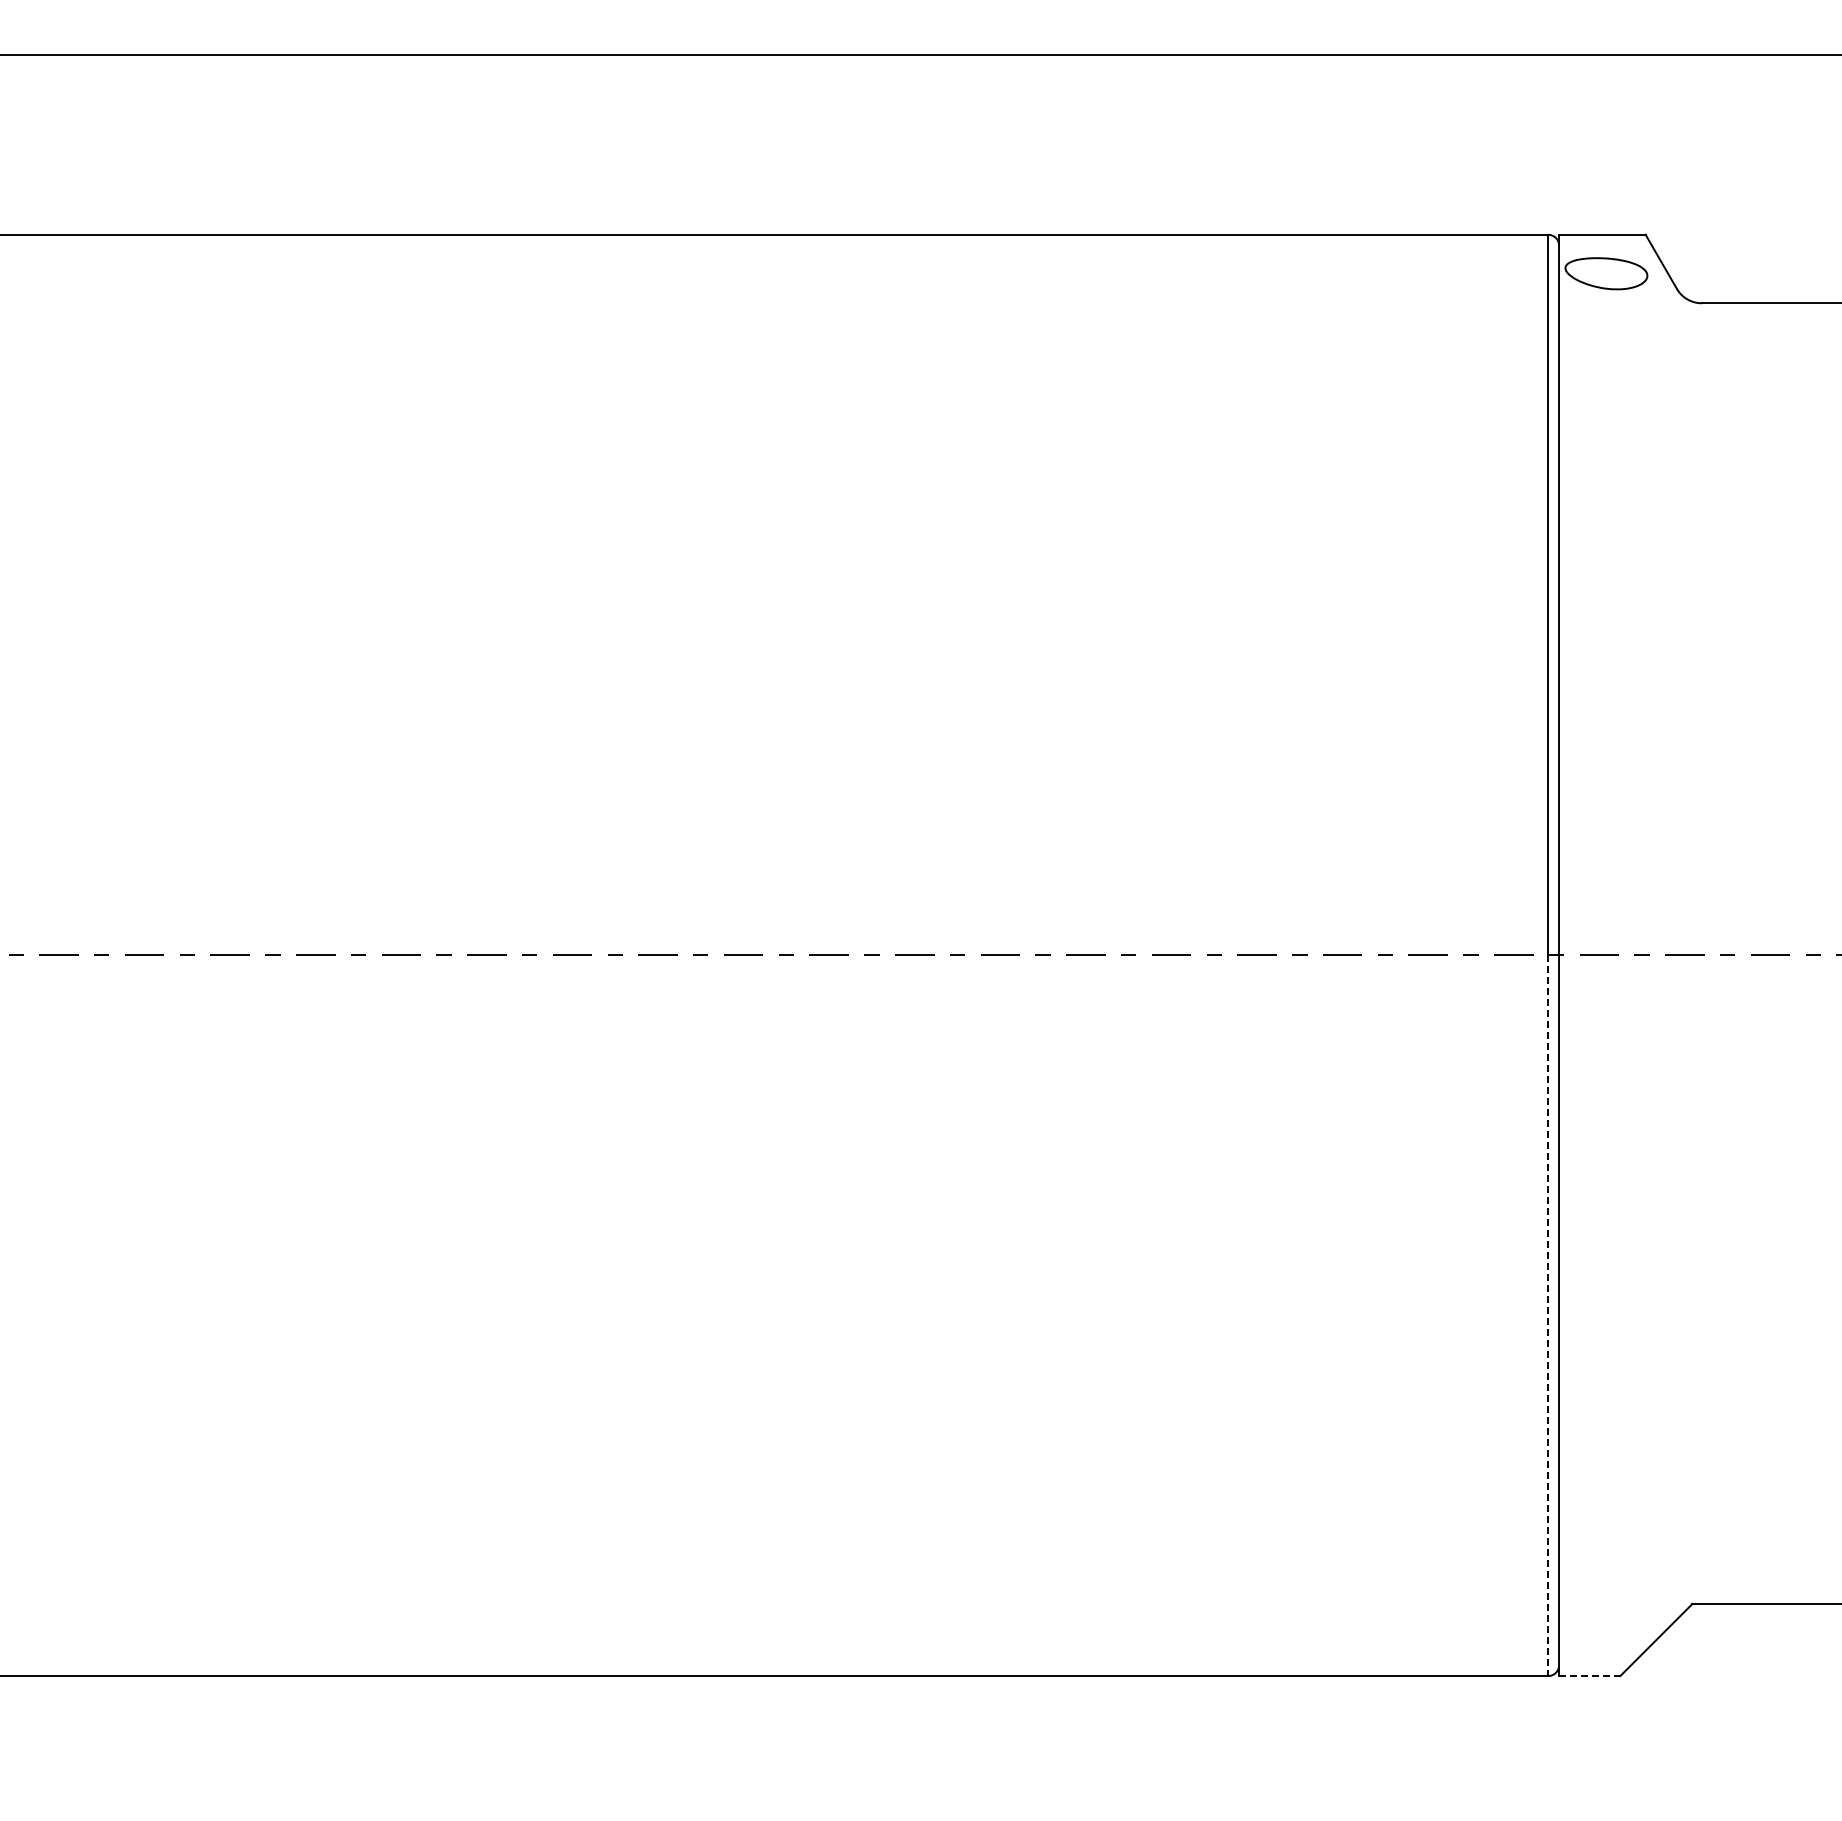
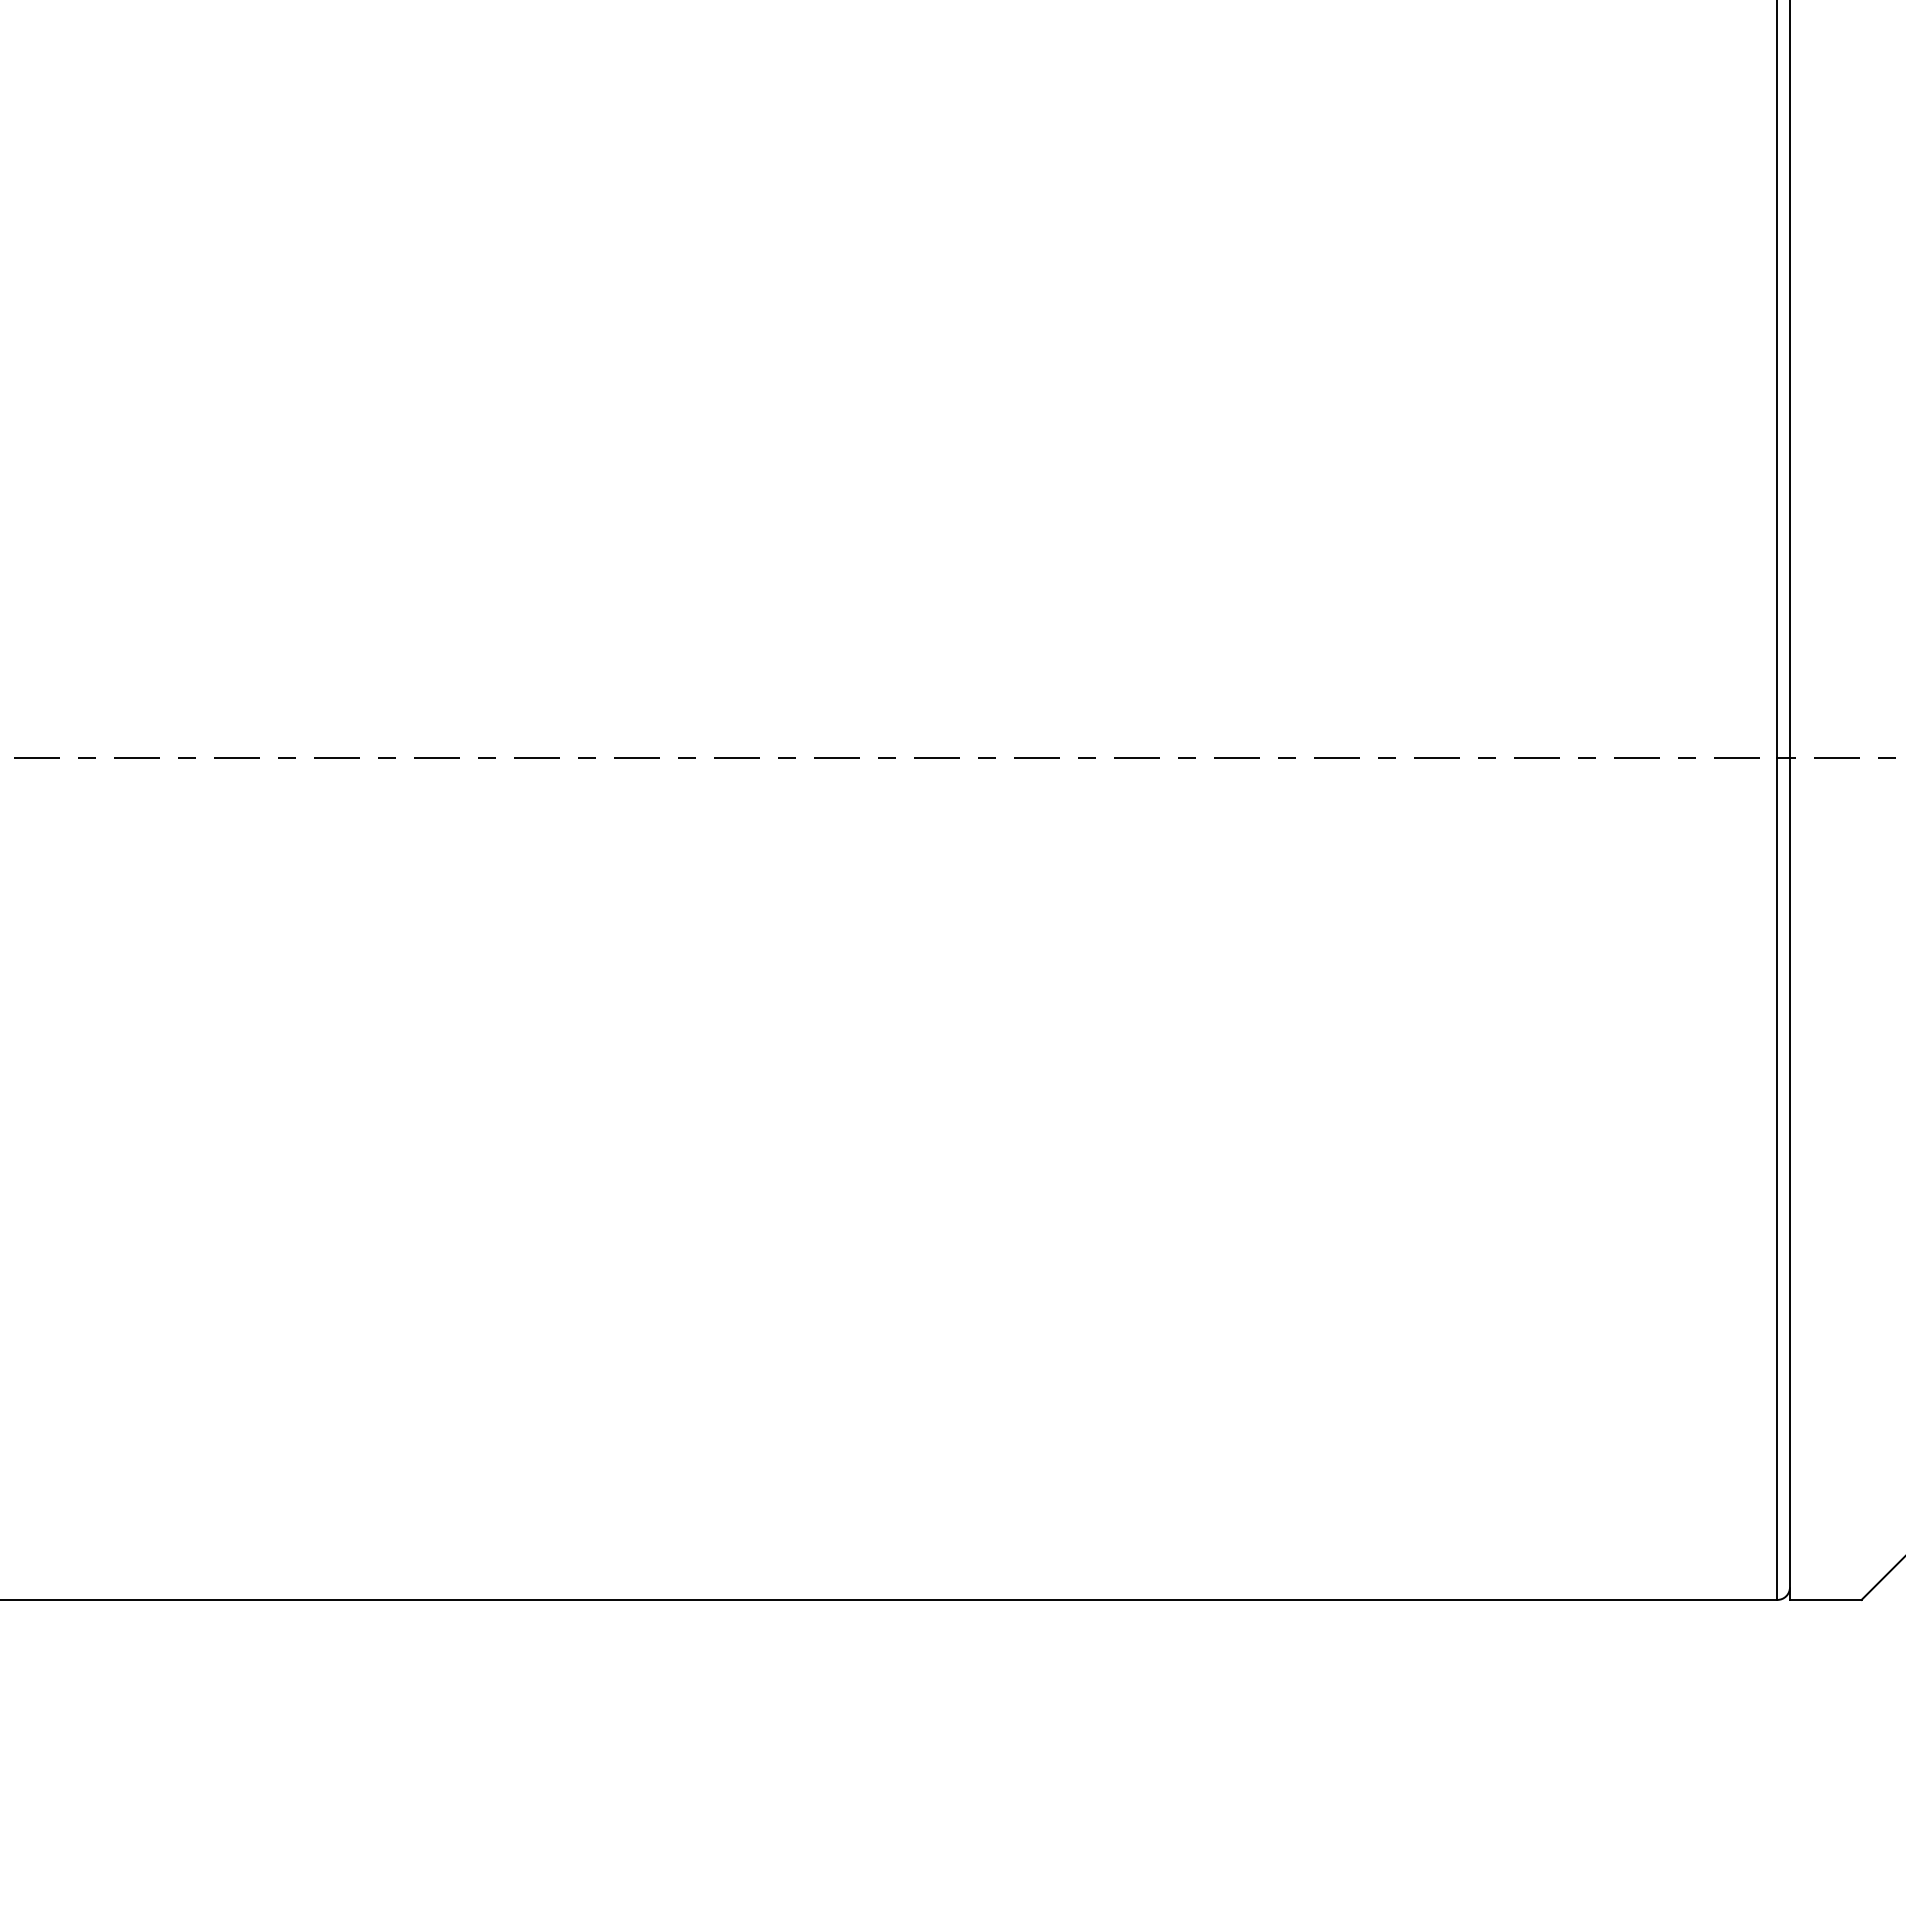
line: (1548, 1316) -> (1777, 1179), dashed -> solid
line: (1589, 1676) -> (1825, 1600), dashed -> solid

